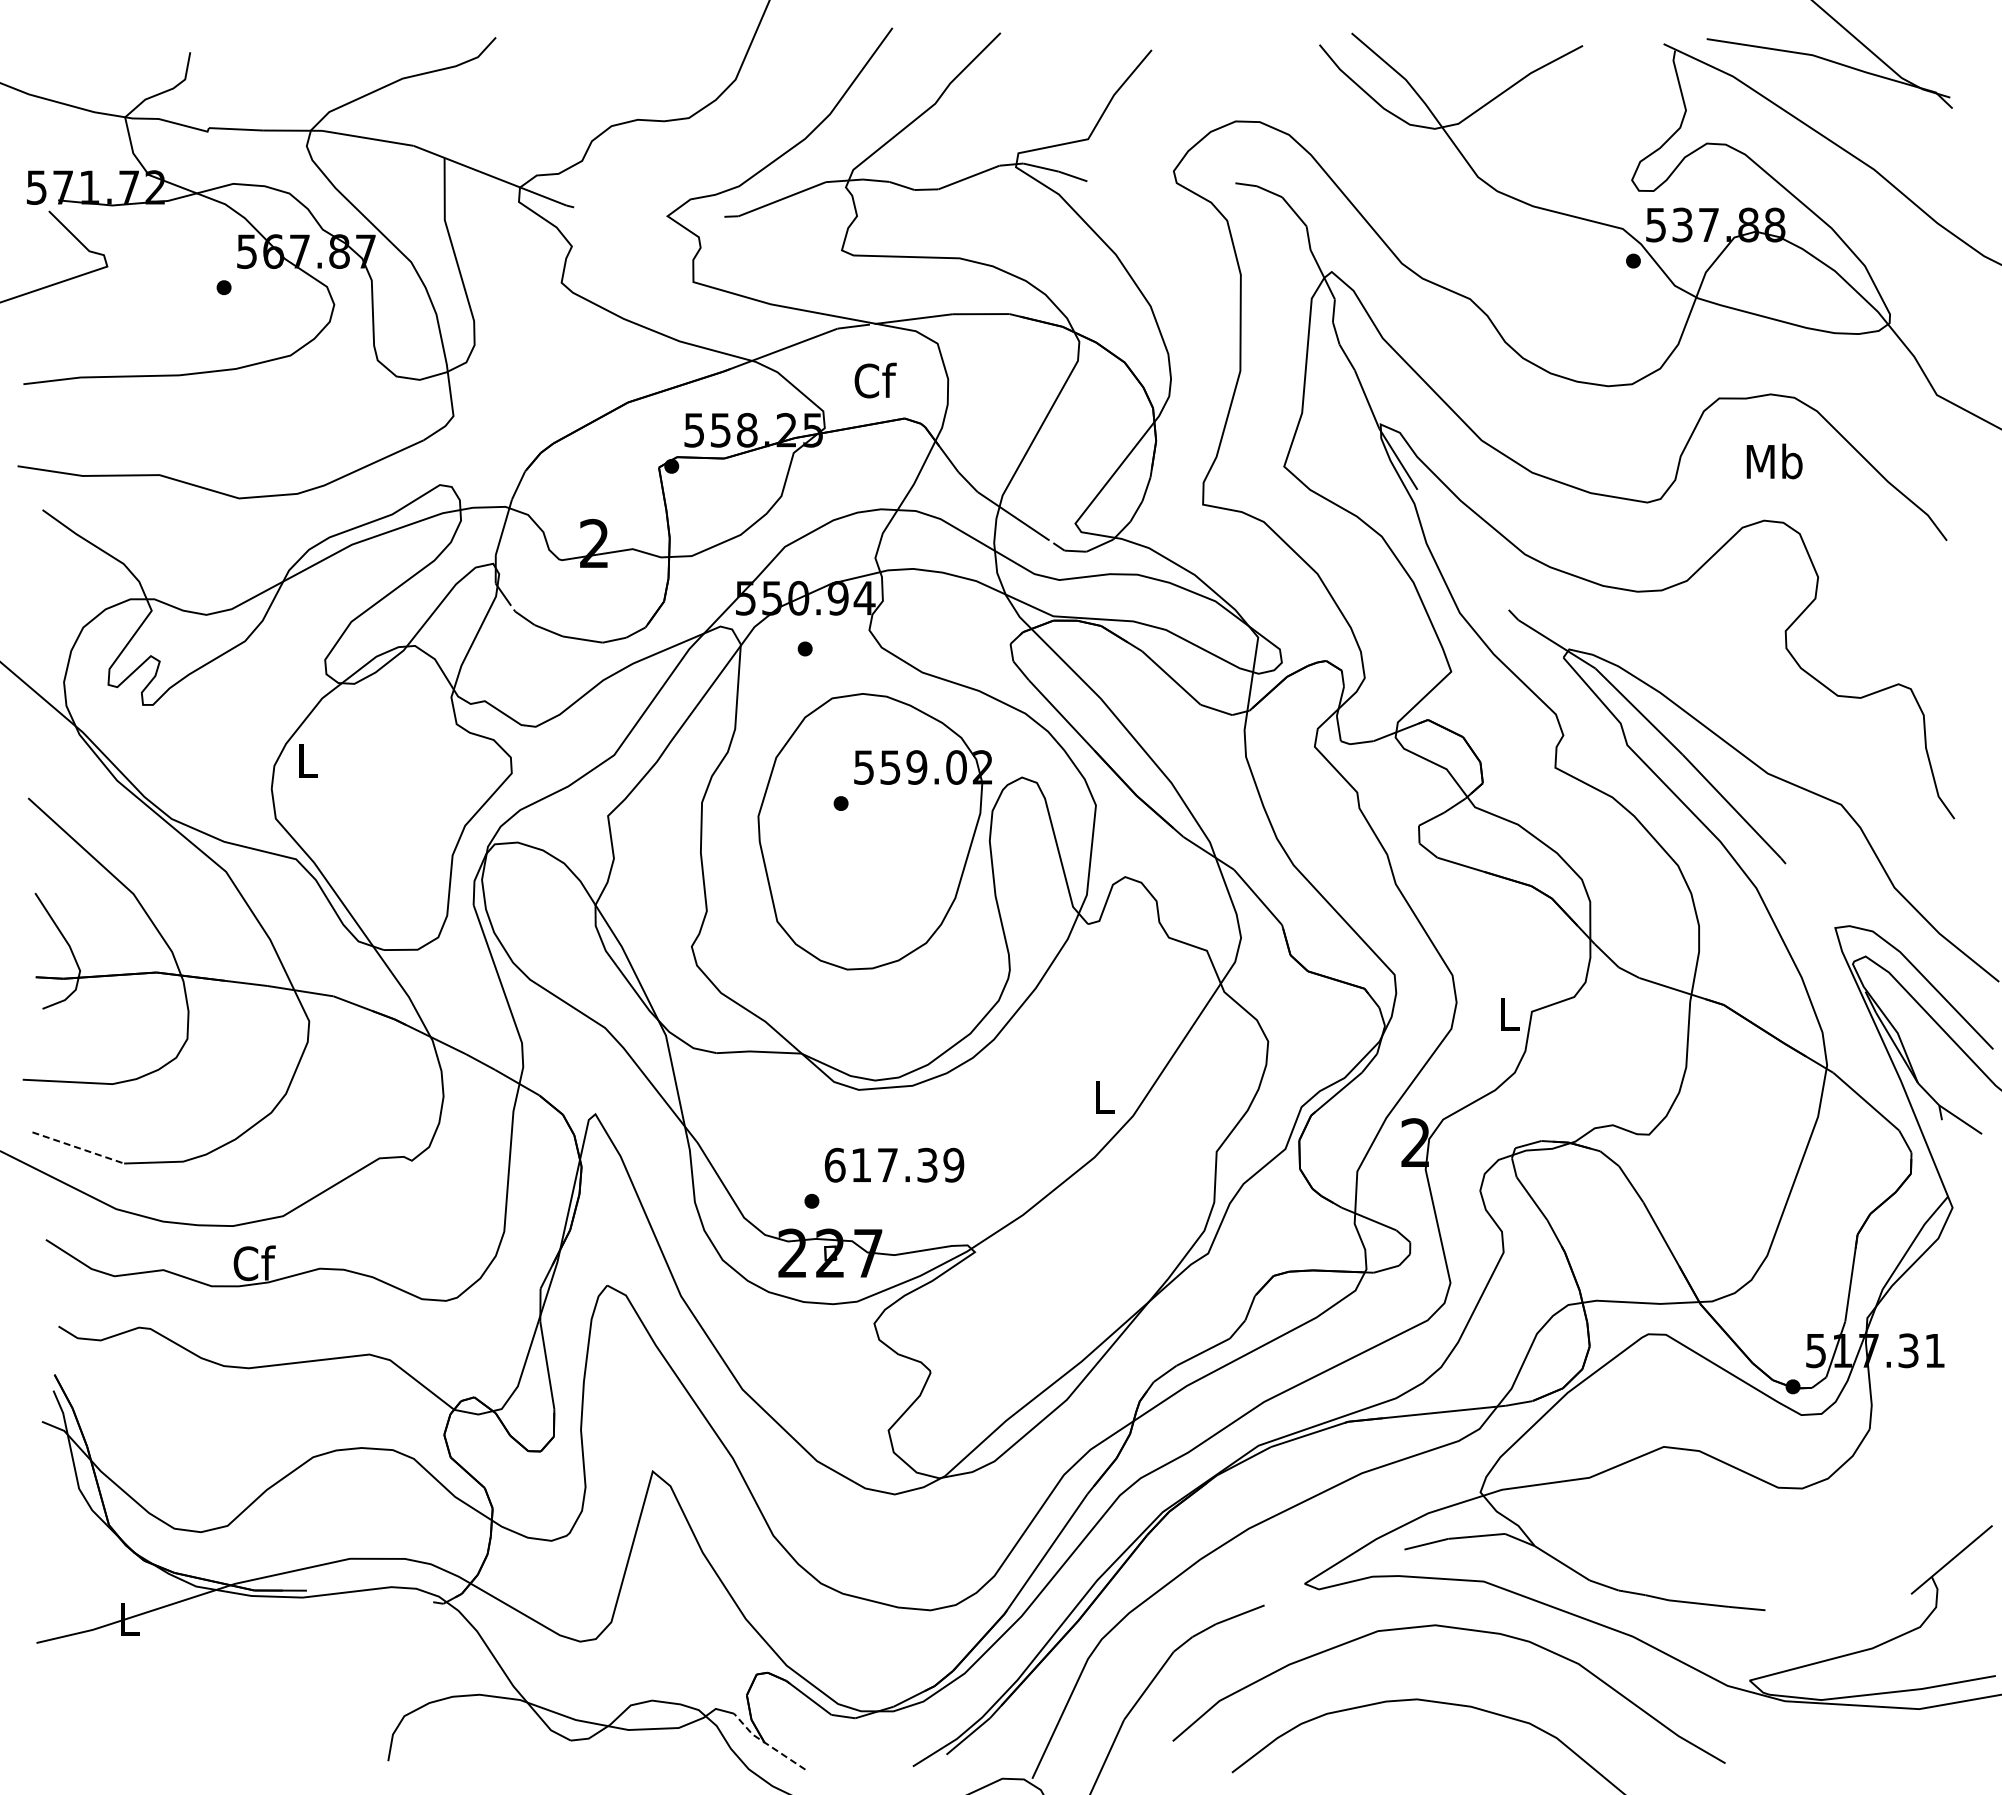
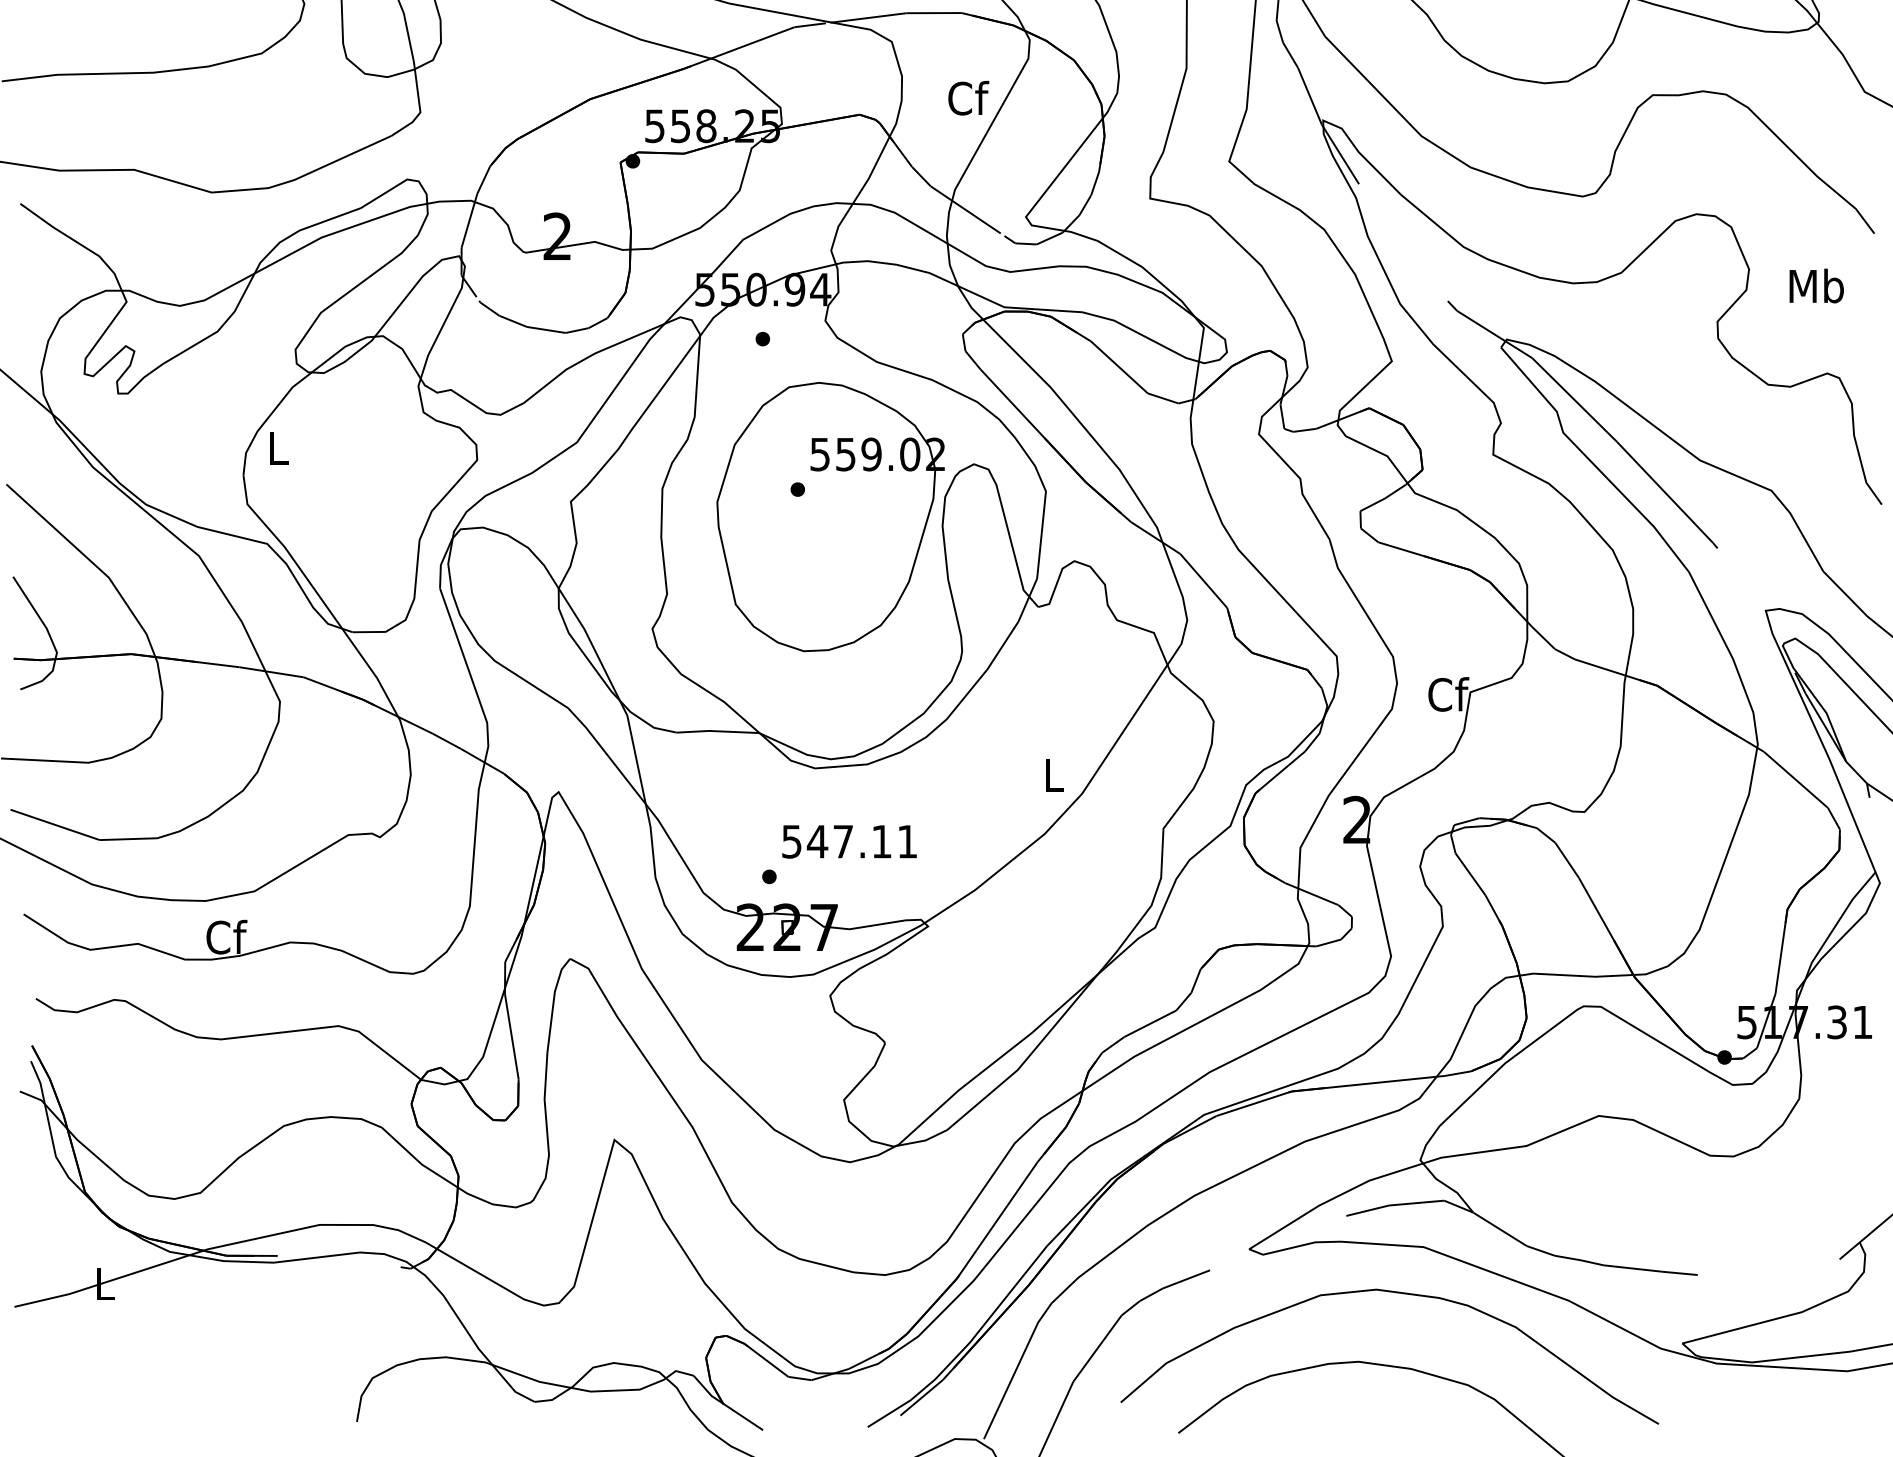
text: (875, 380) -> (968, 98), moved
text: (1774, 461) -> (1816, 286), moved
text: (1509, 1013) -> (1448, 694), L -> Cf
line: (78, 1148) -> (55, 825), dashed -> solid
text: (894, 1164) -> (849, 841), 617.39 -> 547.11
line: (766, 1743) -> (725, 1404), dashed -> solid

